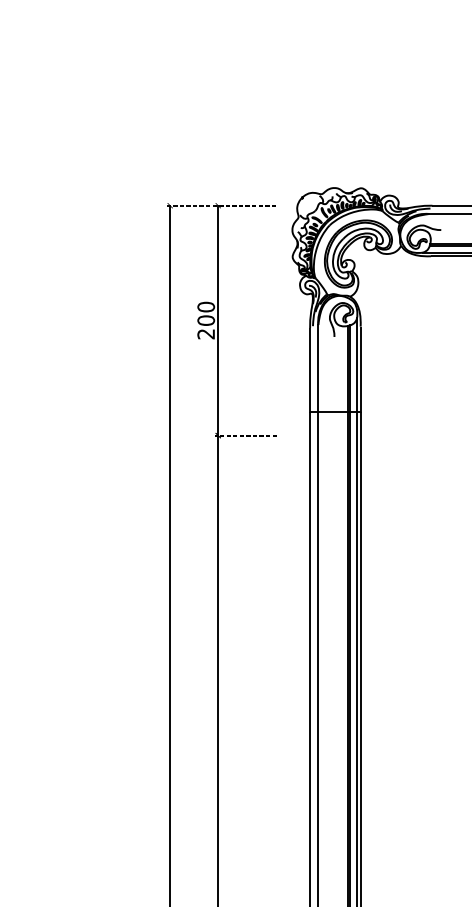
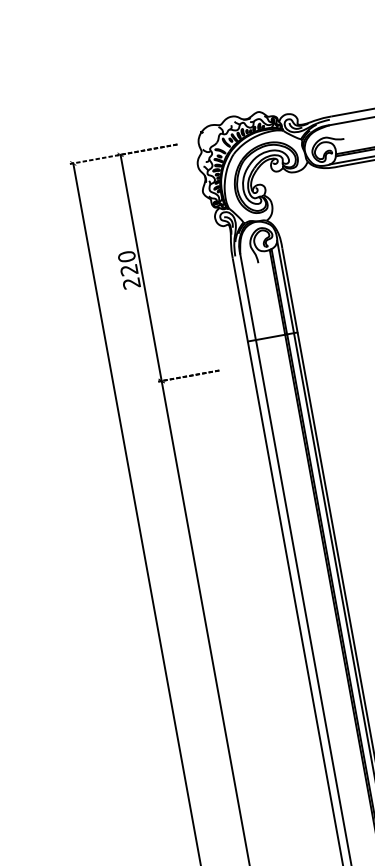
text: (206, 320) -> (129, 269), 200 -> 220

